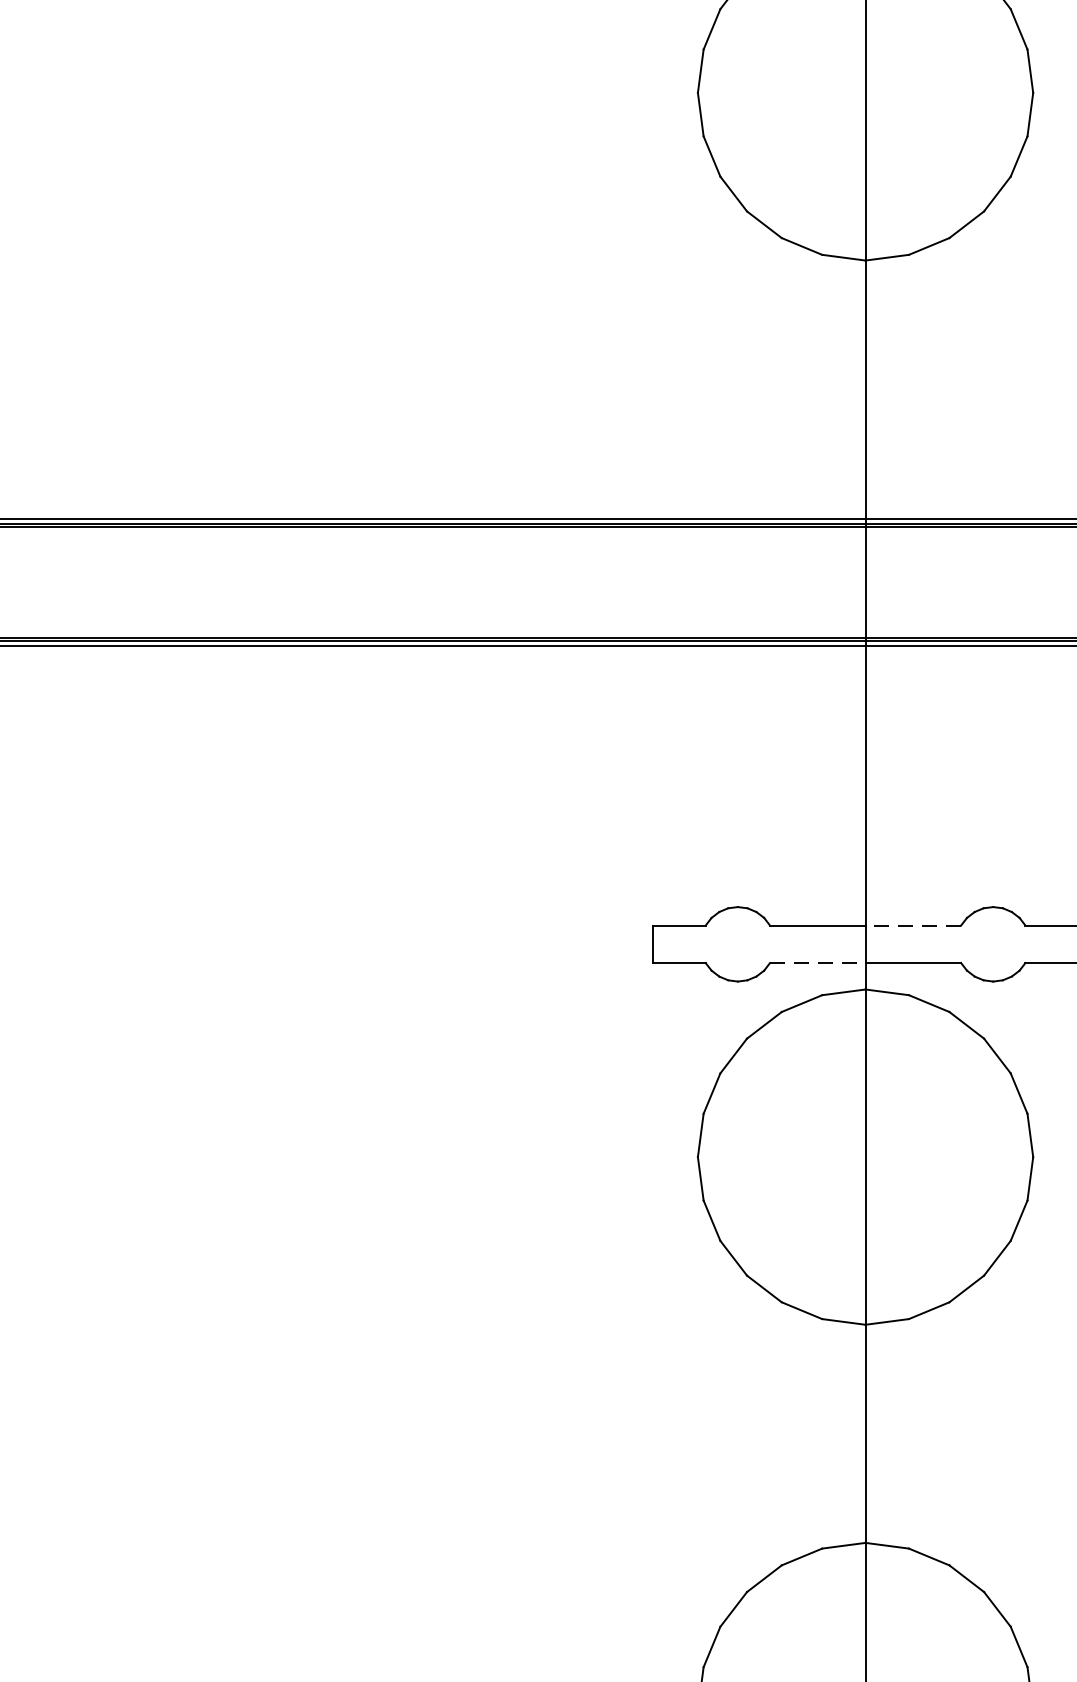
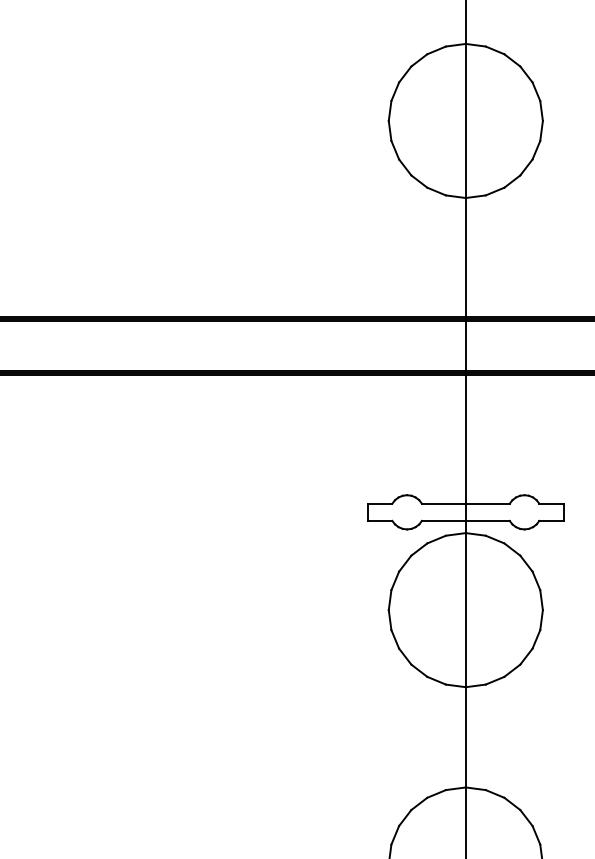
line: (912, 925) -> (487, 503), dashed -> solid
line: (816, 962) -> (443, 520), dashed -> solid

